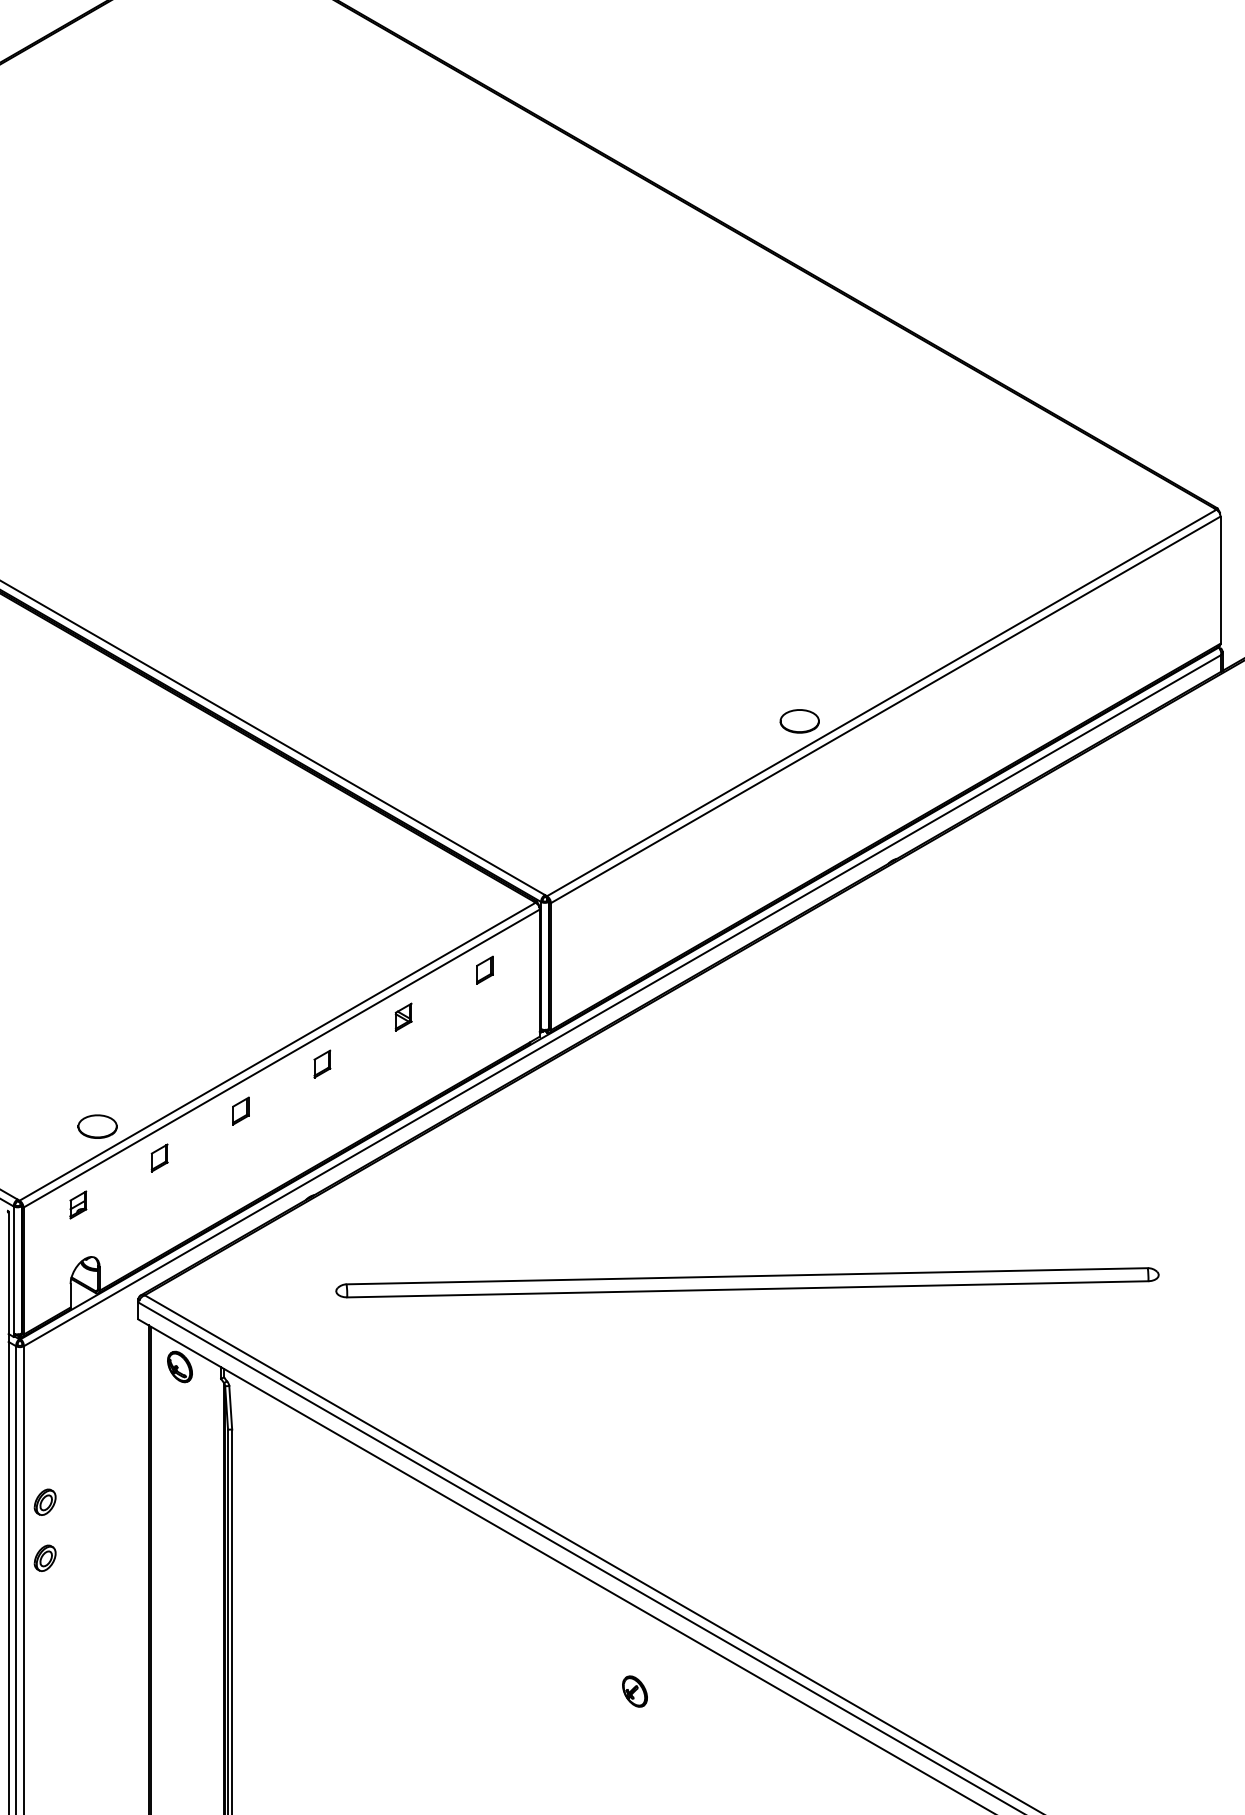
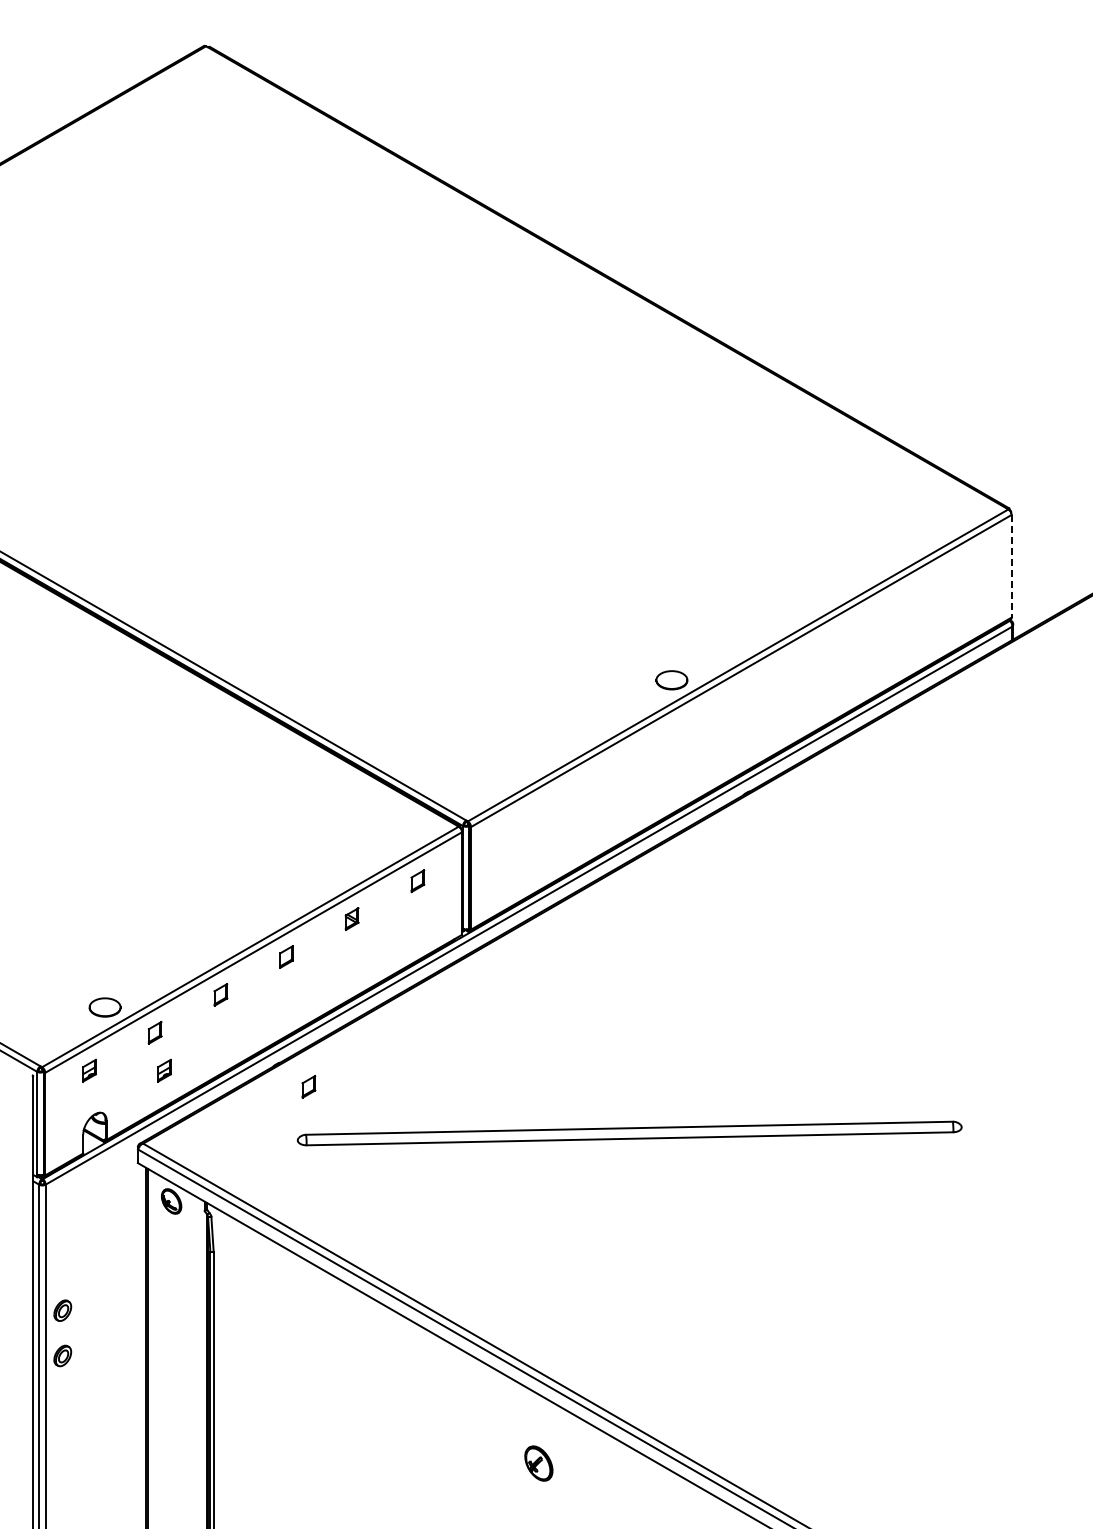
line: (1220, 580) -> (1011, 566), solid -> dashed
part: (171, 1204) -> (164, 1070), added
part: (349, 1224) -> (308, 1086), added
part: (634, 1691) -> (538, 1463), size x1.4

